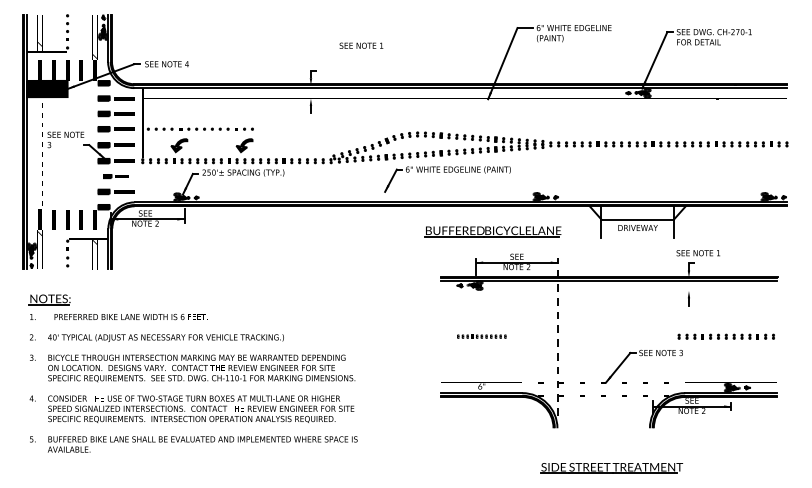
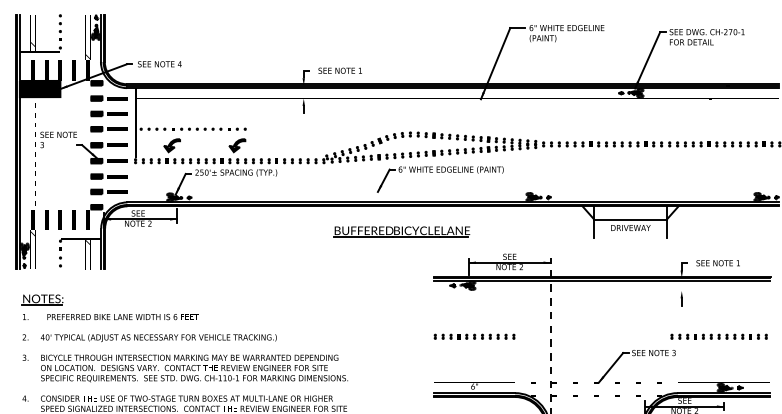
text: (361, 45) -> (340, 70), moved
part: (115, 176) -> (108, 176), size x1.43
part: (492, 231) -> (401, 231), moved
text: (697, 253) -> (717, 263), moved
part: (481, 336) -> (474, 336), size x1.67

